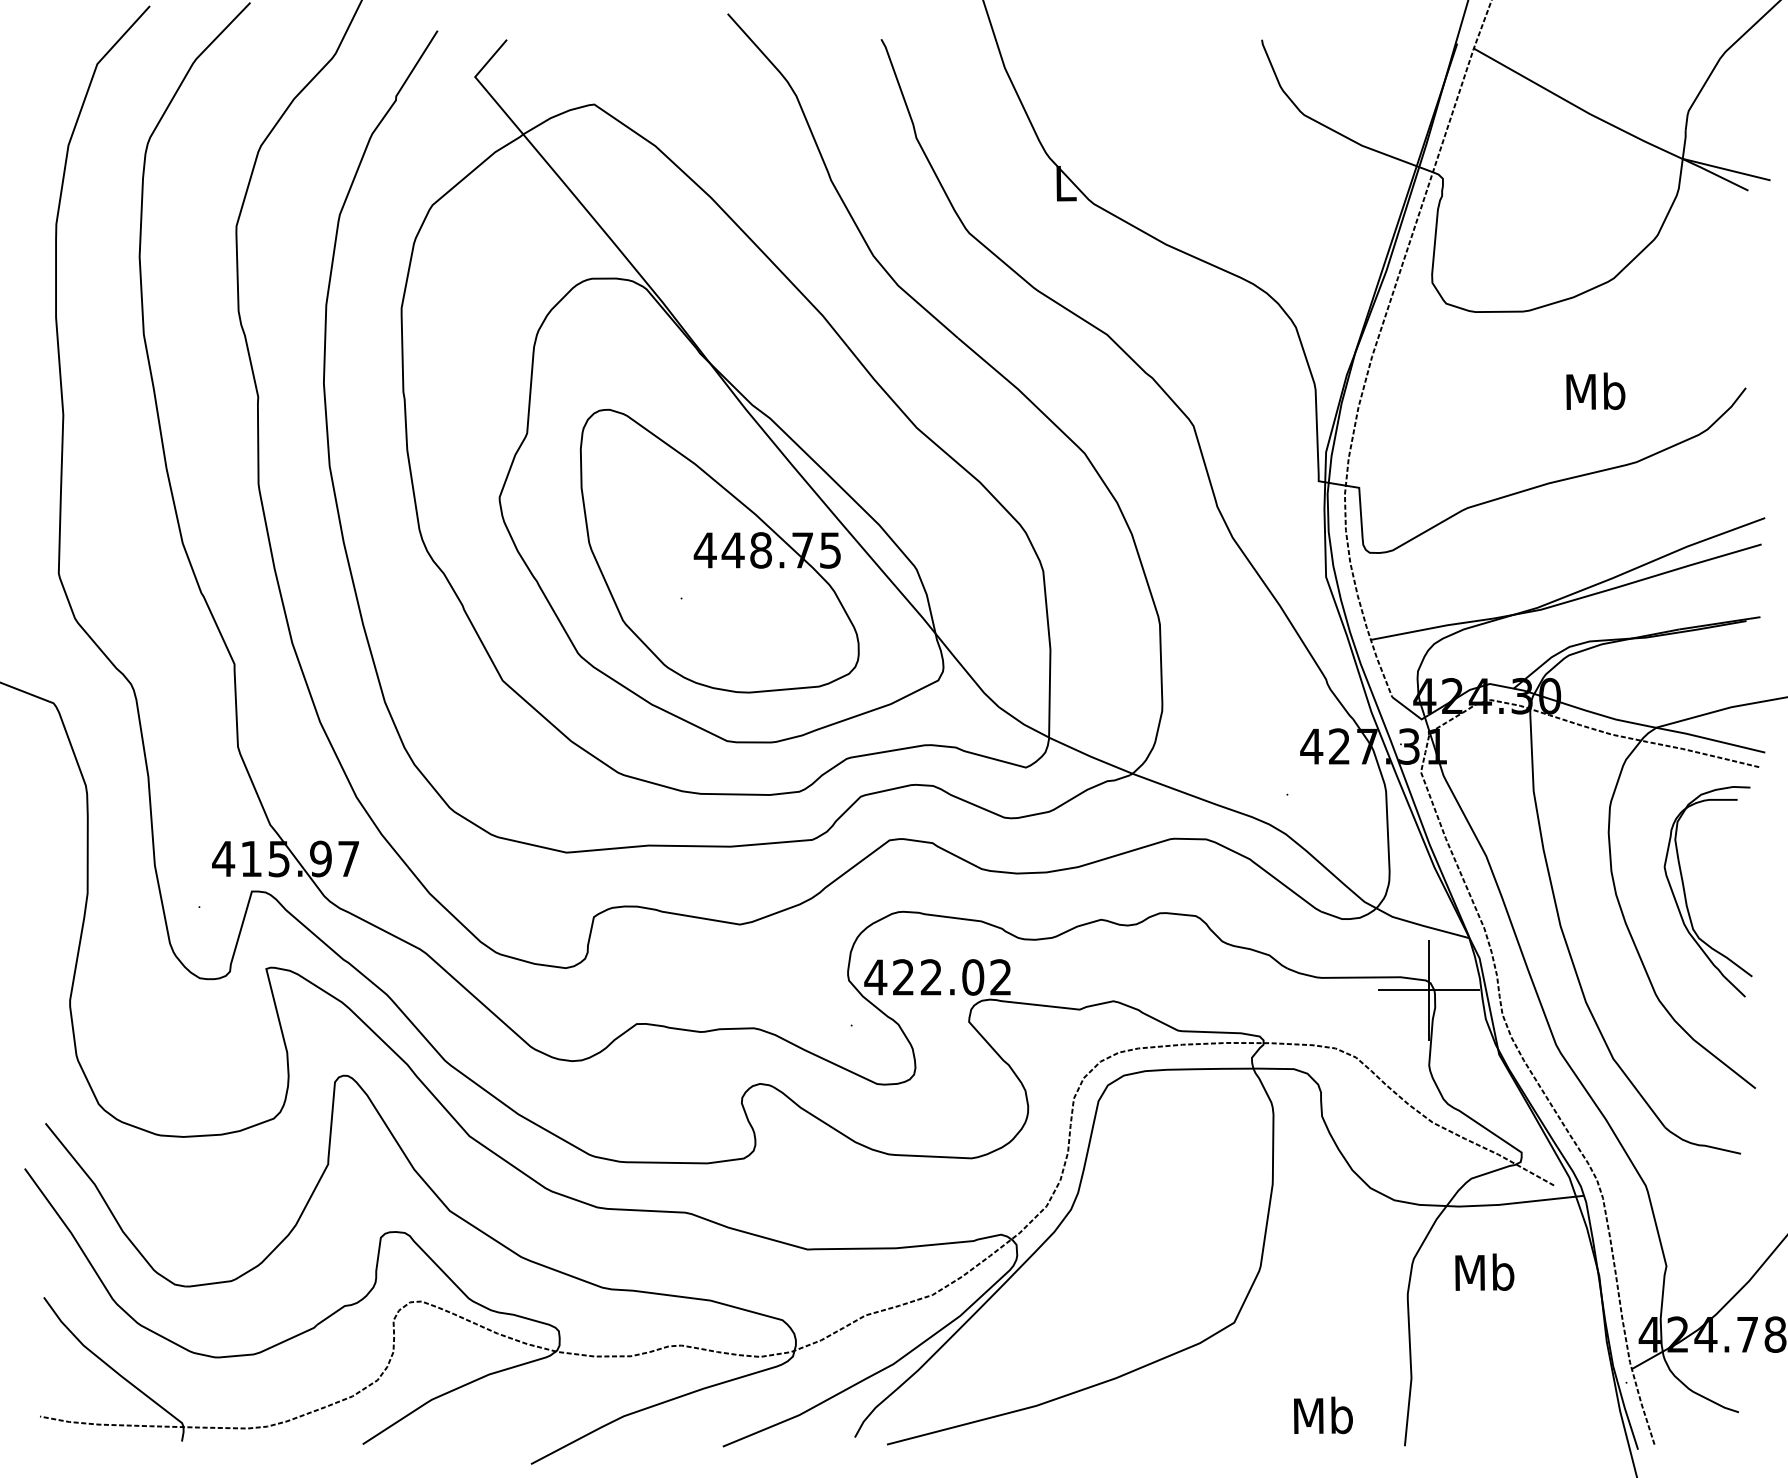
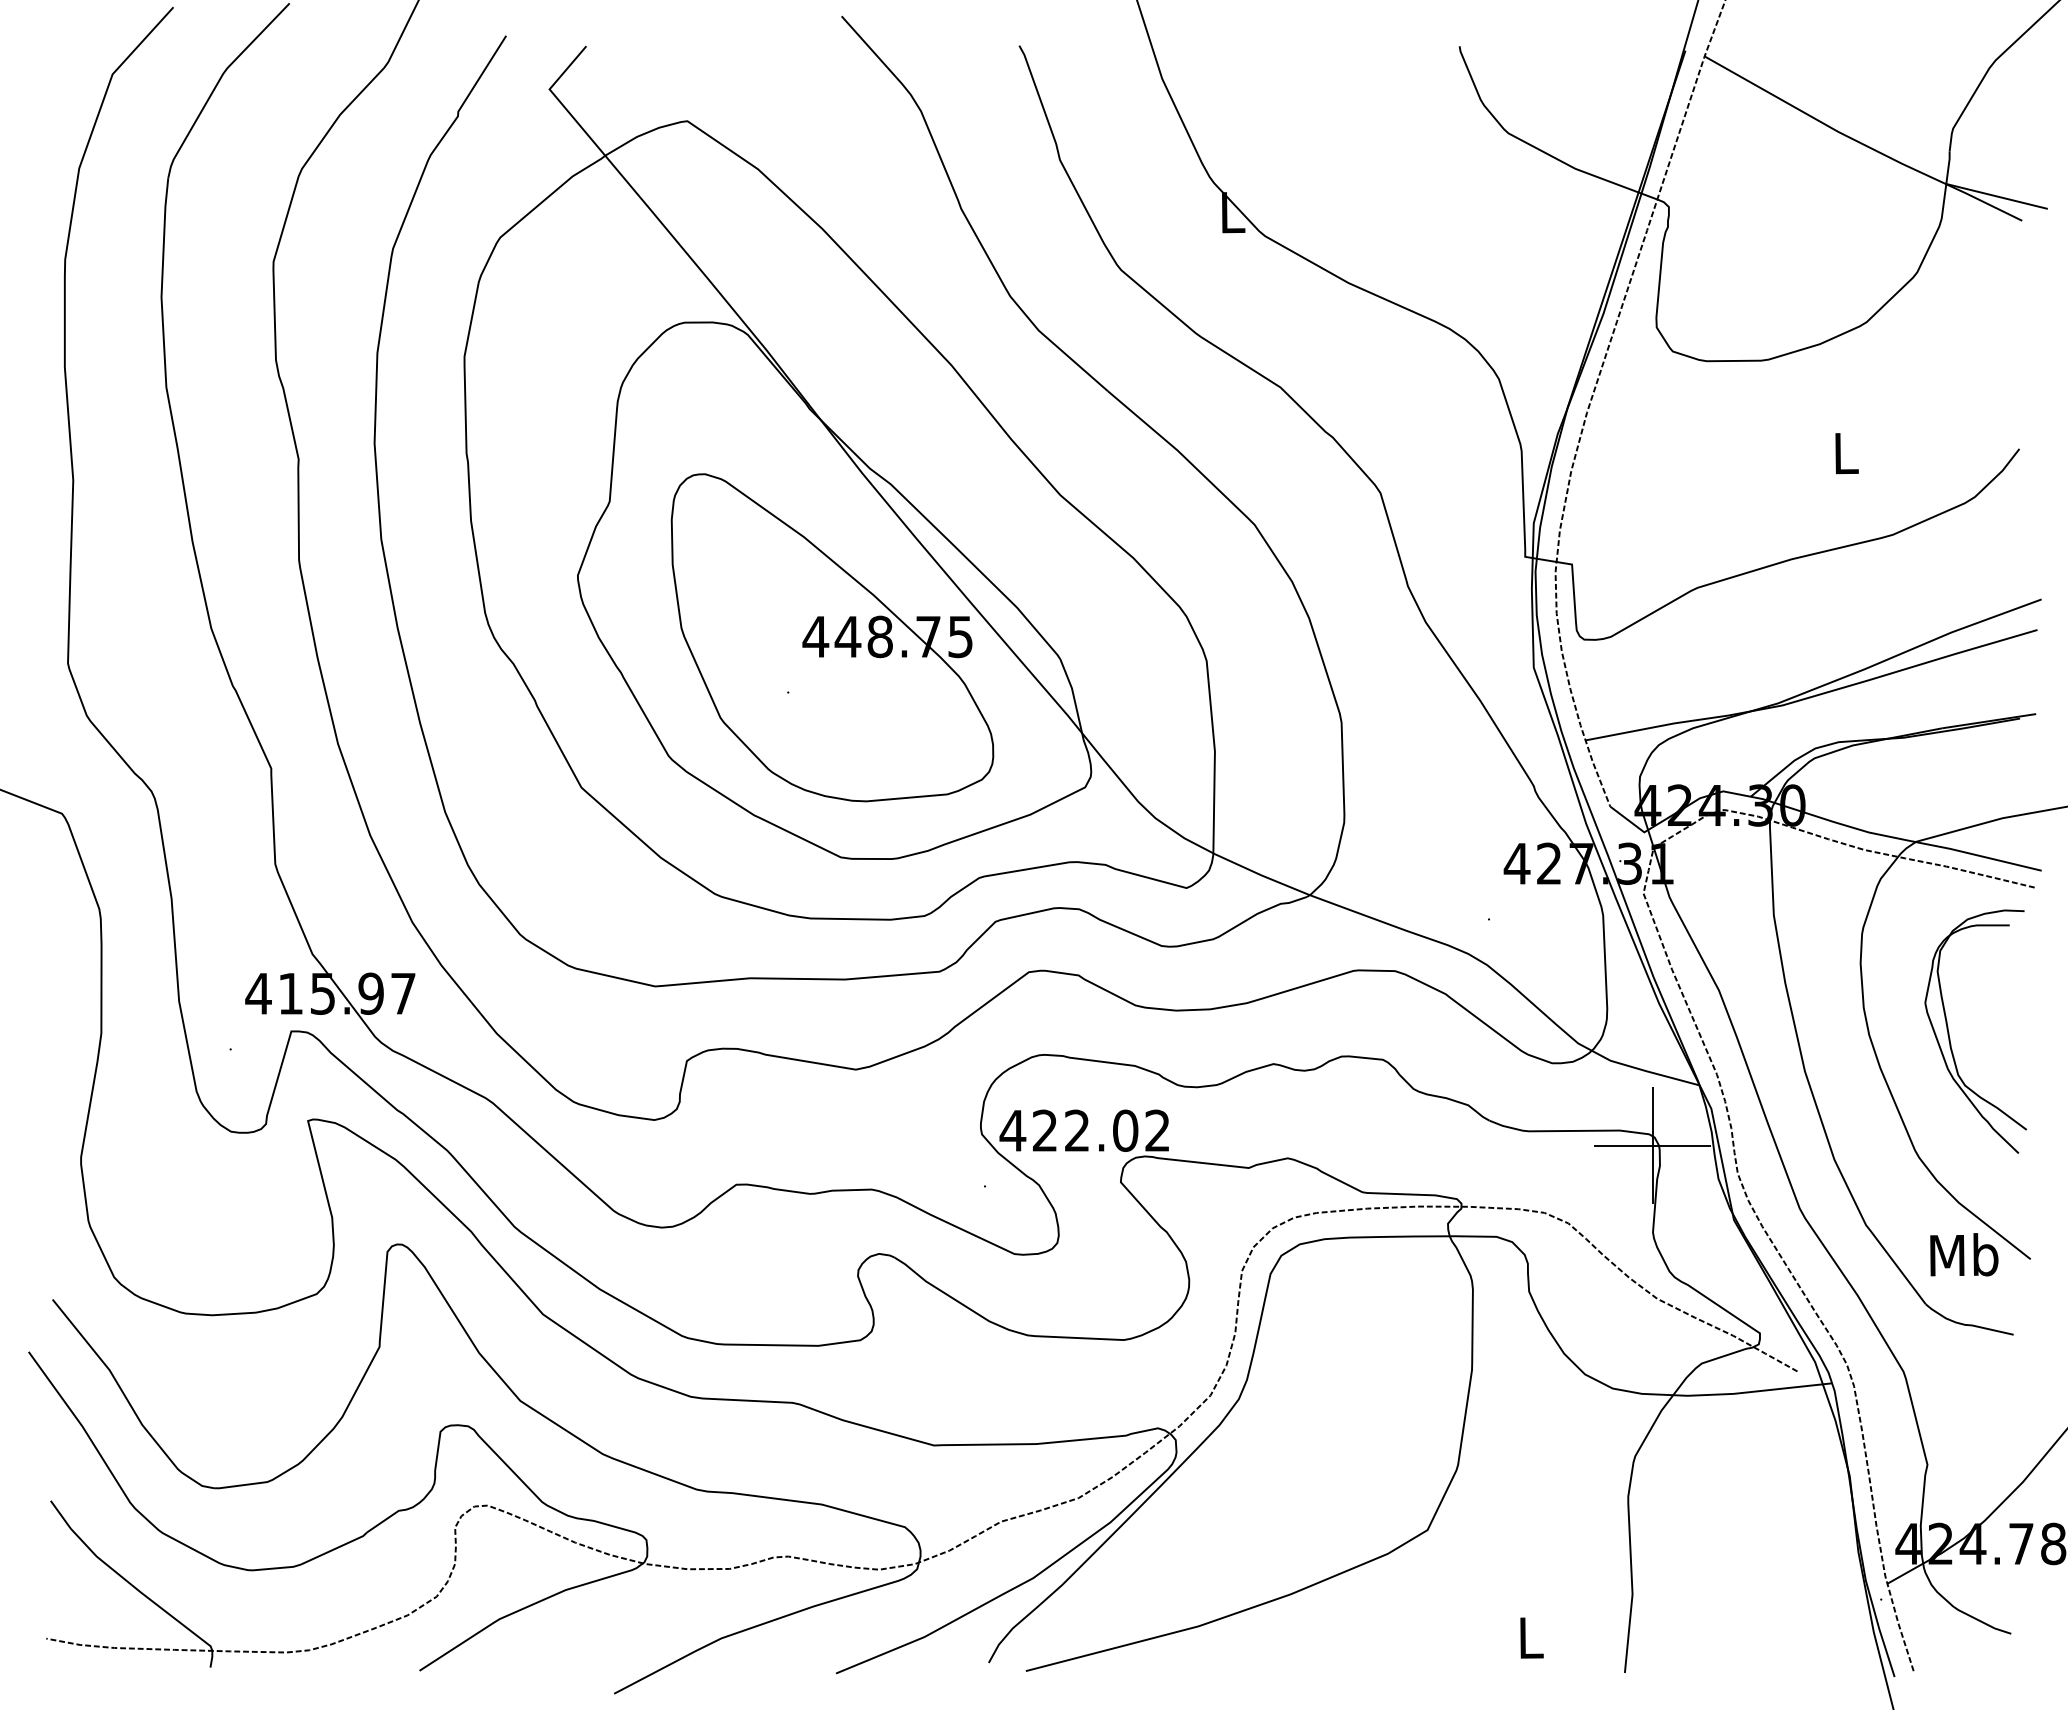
text: (1595, 390) -> (1845, 452), Mb -> L
text: (1484, 1272) -> (1964, 1254), moved
text: (1323, 1414) -> (1530, 1636), Mb -> L

